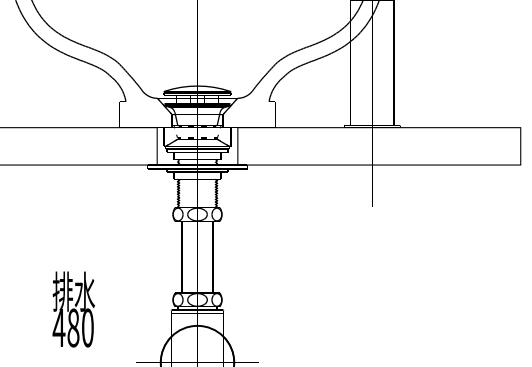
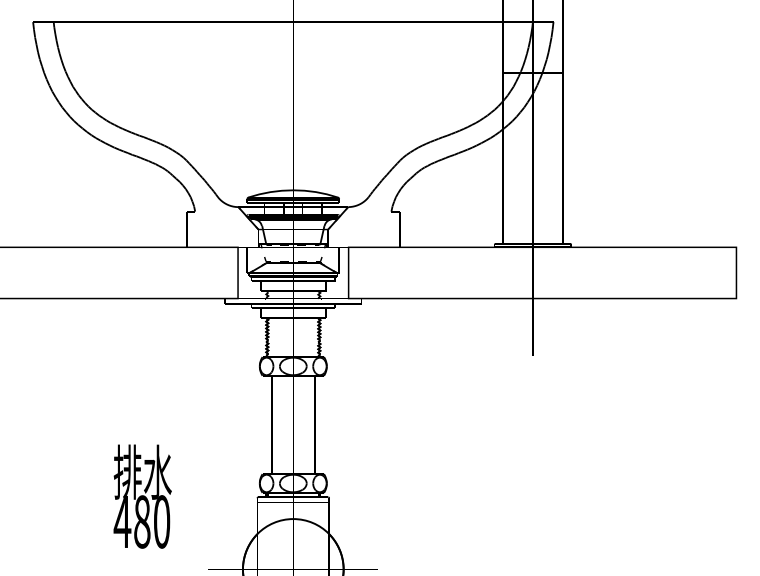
text: (73, 309) -> (142, 496), moved

